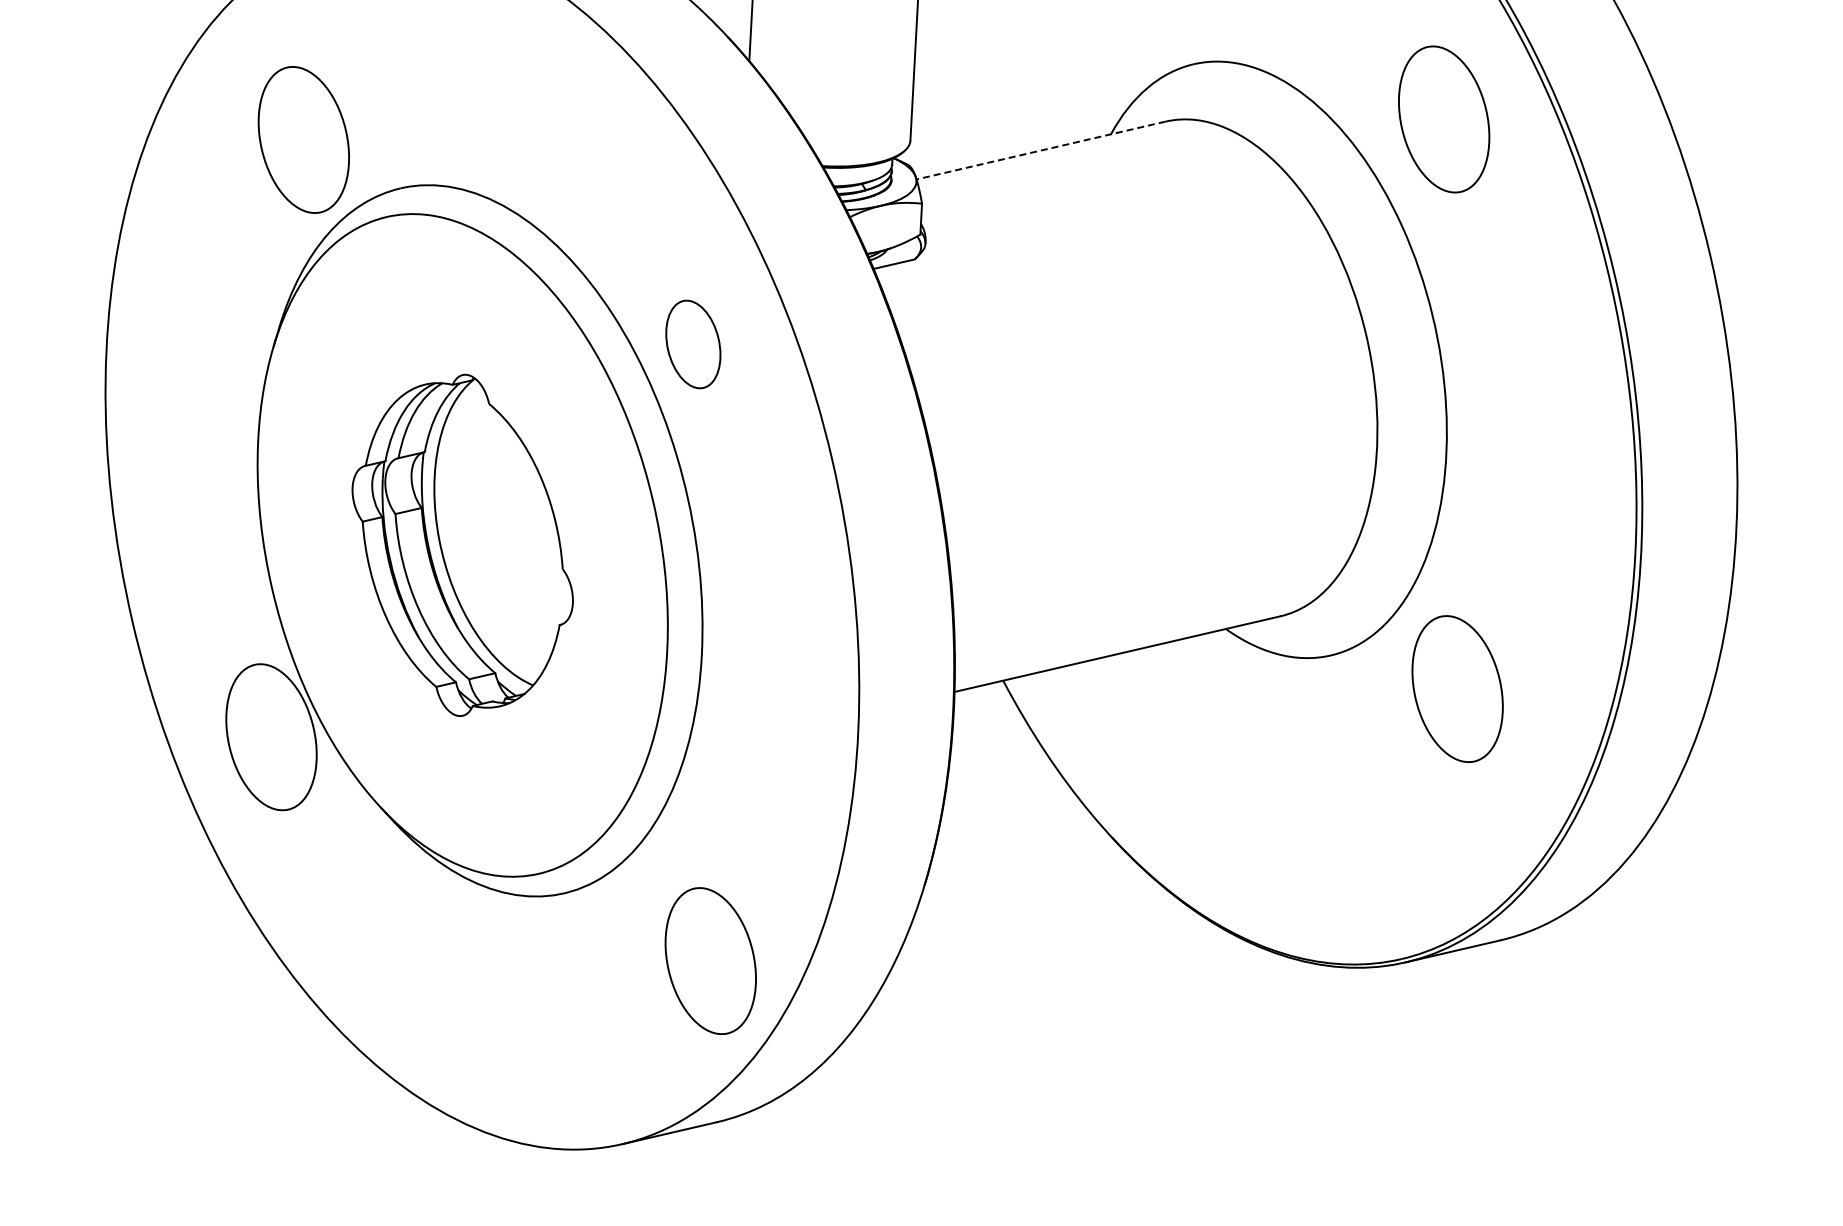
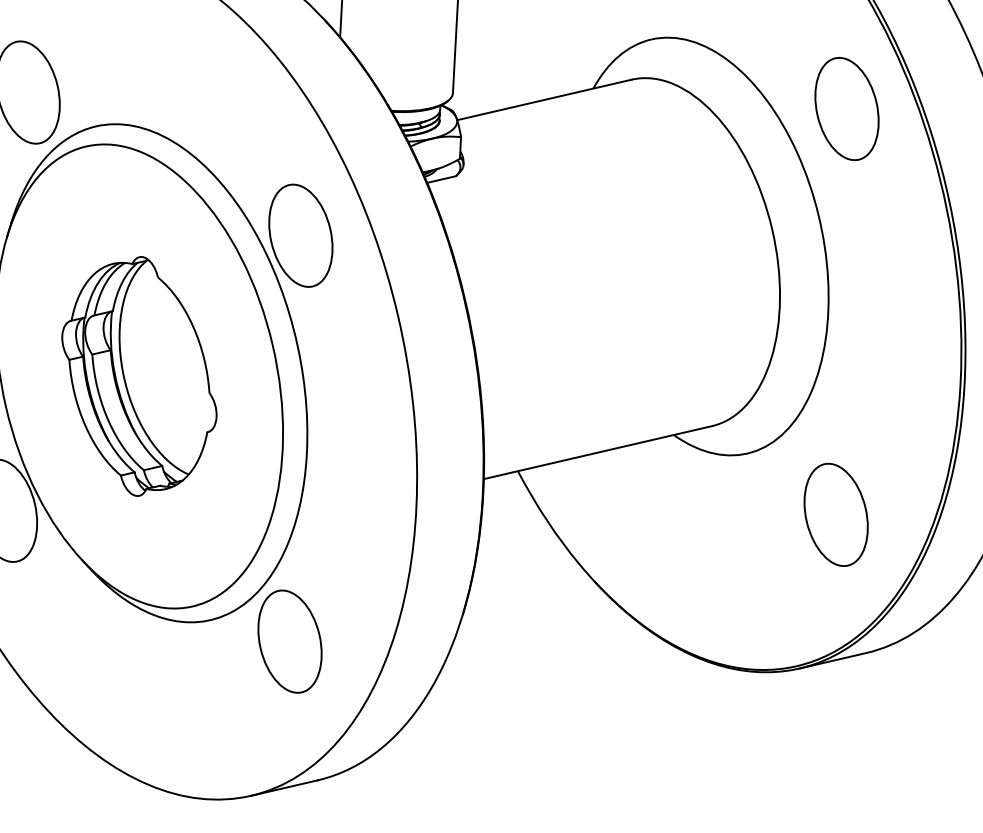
part: (1444, 119) -> (847, 109), moved
line: (1041, 150) -> (544, 99), dashed -> solid
part: (693, 344) -> (301, 235), size x1.67
part: (1457, 688) -> (836, 514), moved
part: (710, 960) -> (289, 641), moved

